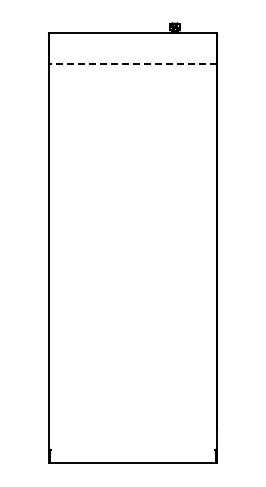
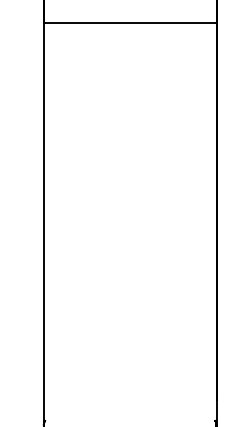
line: (132, 63) -> (129, 22), dashed -> solid

